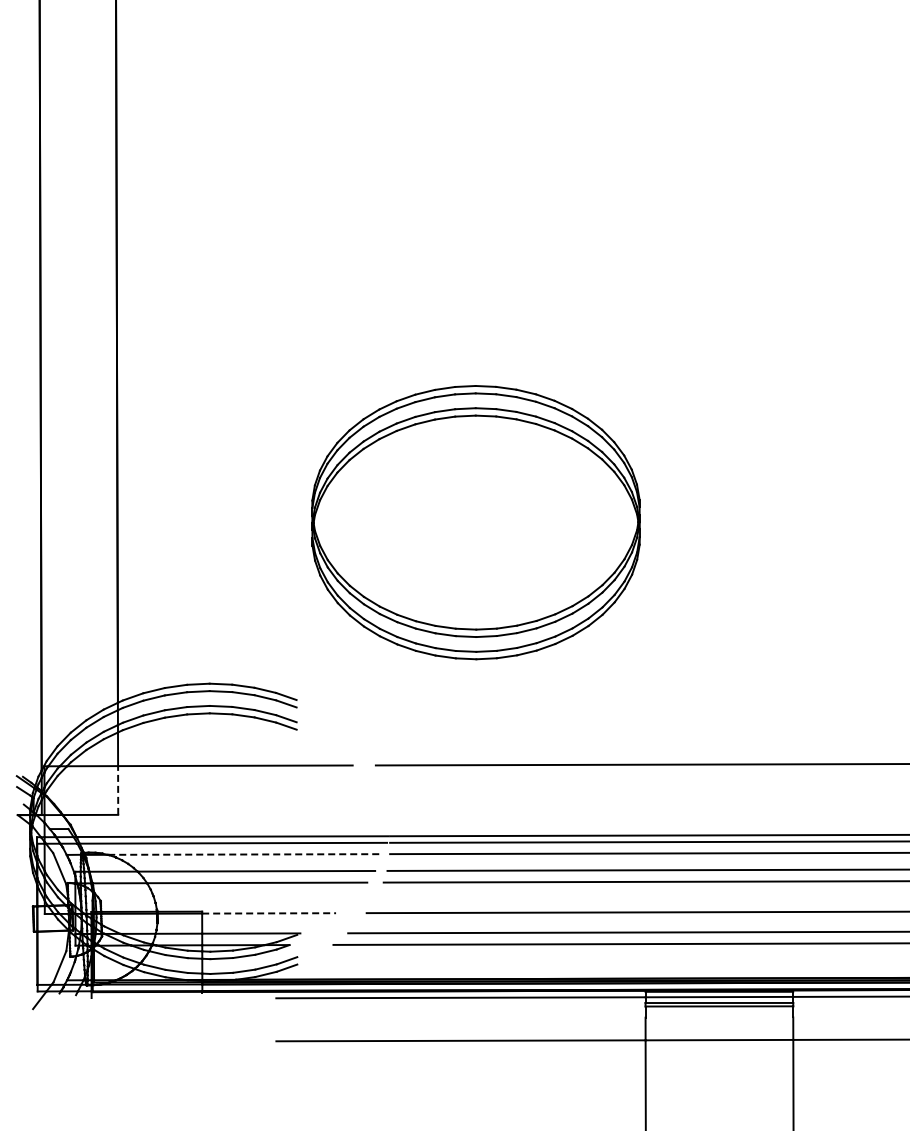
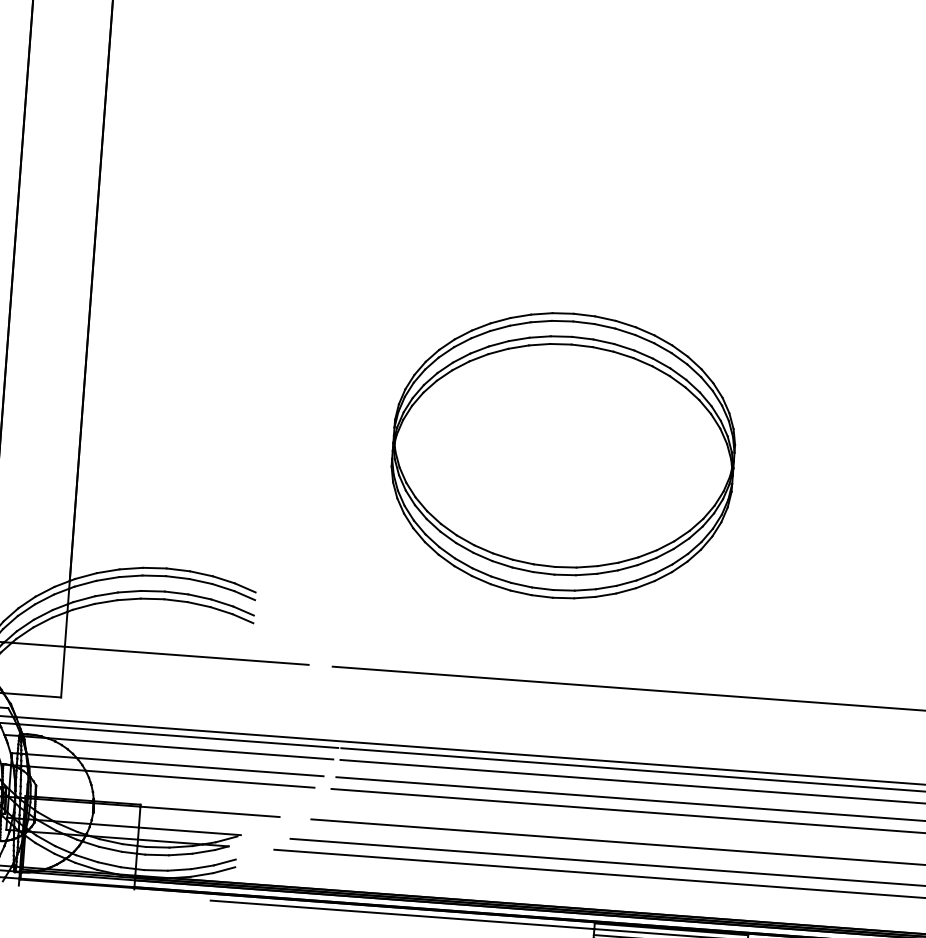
part: (475, 522) -> (562, 455), moved
line: (118, 790) -> (63, 672), dashed -> solid
line: (246, 854) -> (191, 748), dashed -> solid
line: (269, 913) -> (210, 811), dashed -> solid

